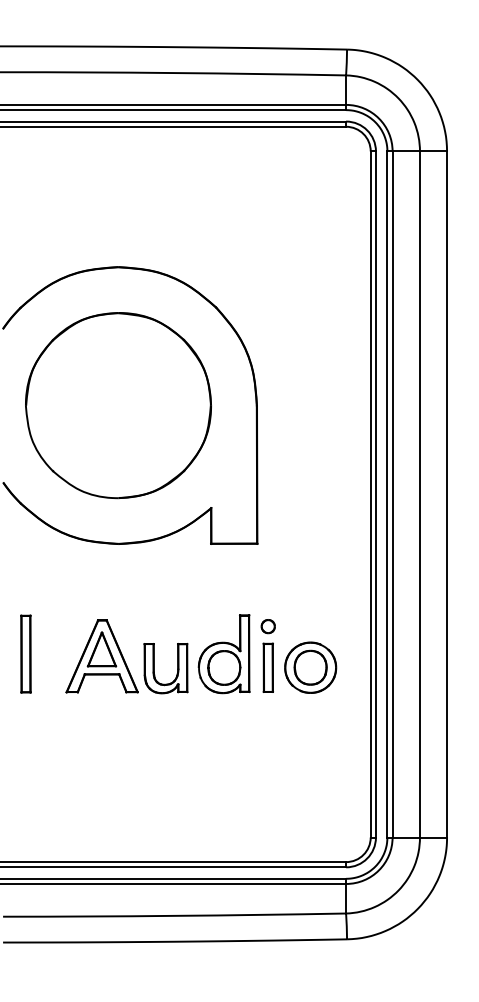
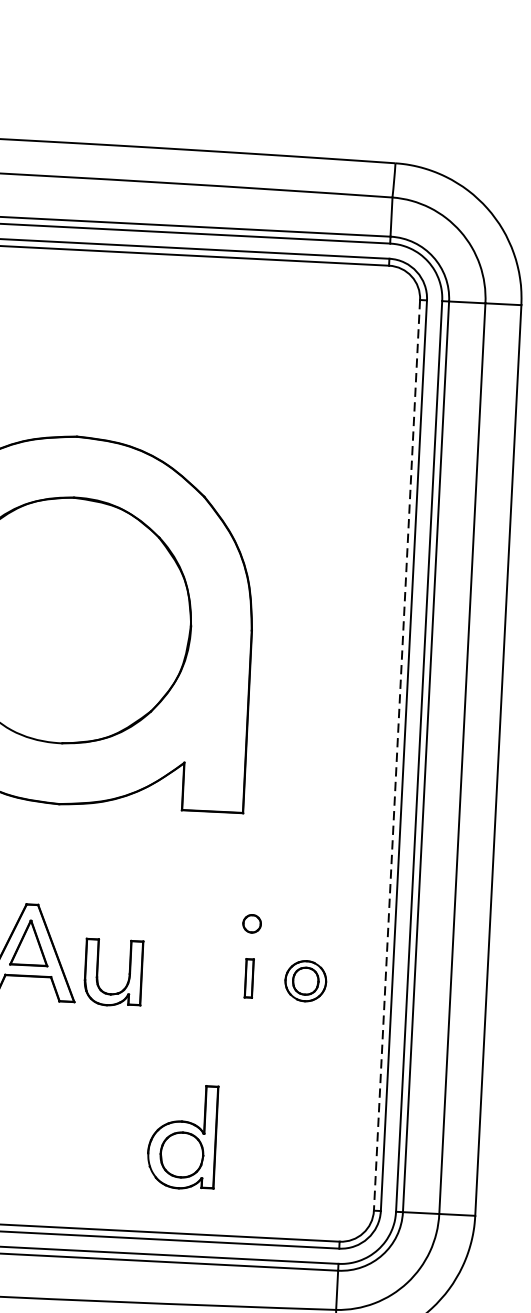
line: (370, 494) -> (396, 755), solid -> dashed
part: (223, 654) -> (181, 1137), moved
part: (267, 667) -> (248, 978), size x0.6
part: (310, 667) -> (305, 980), size x0.6

